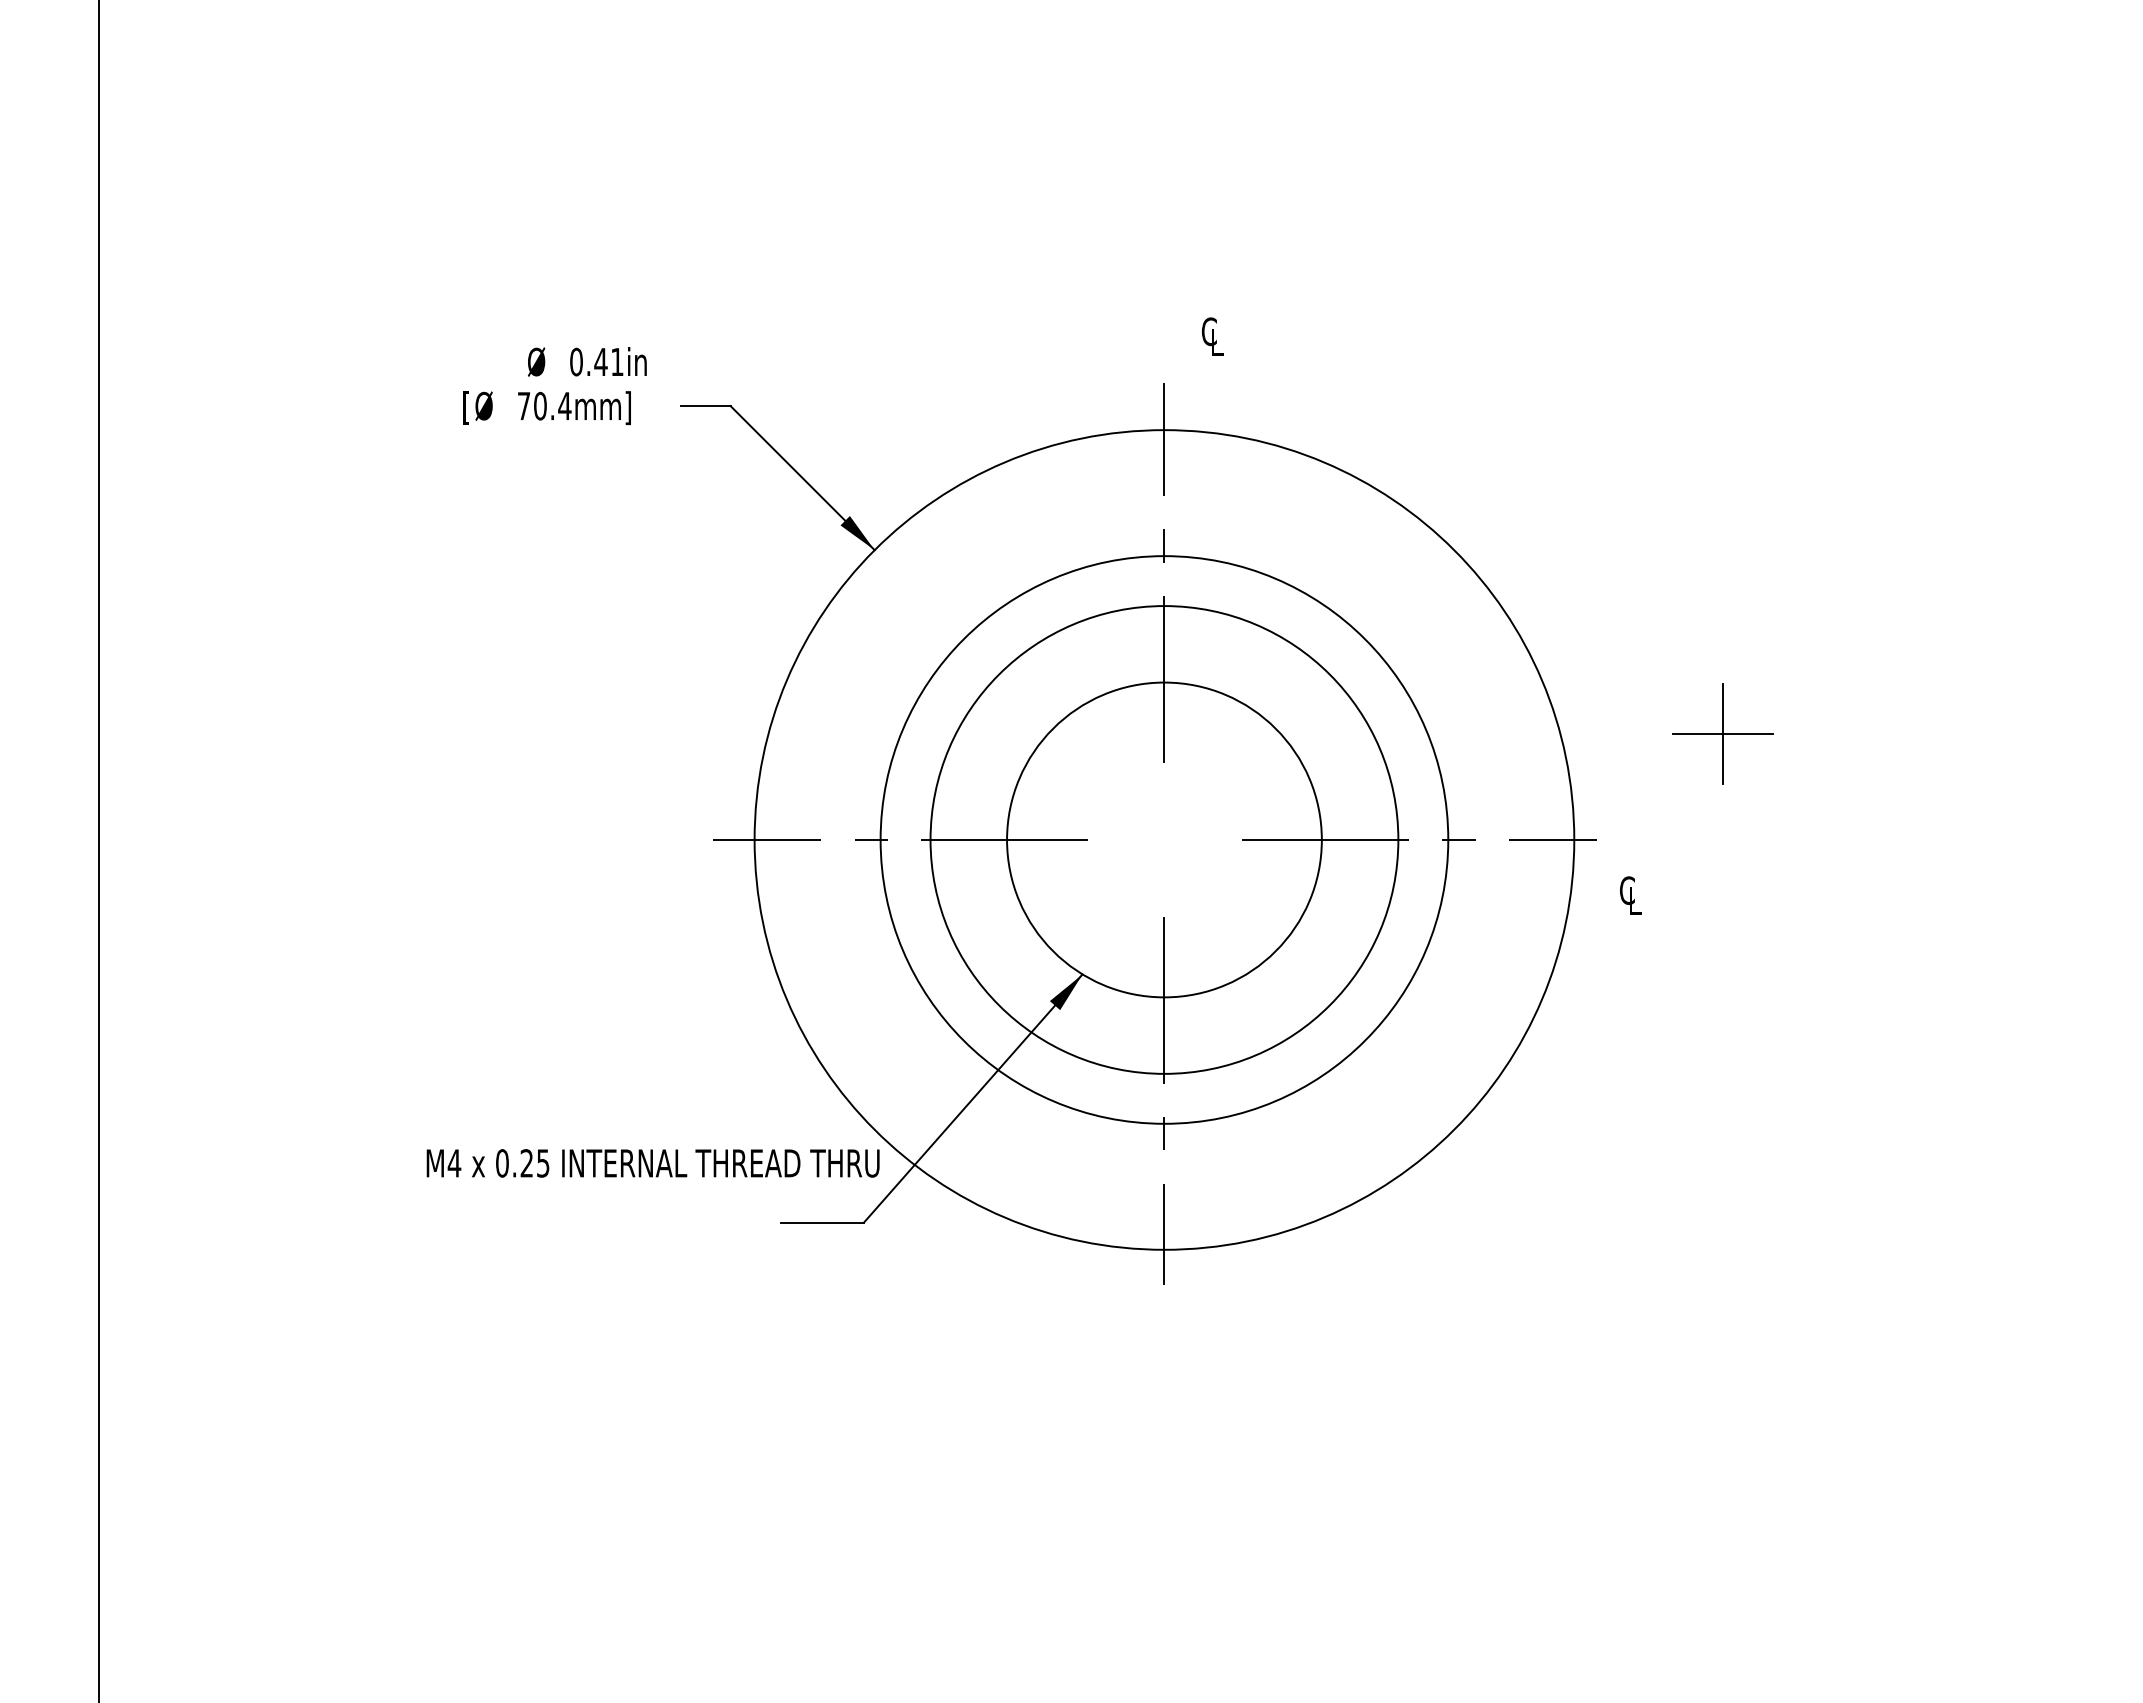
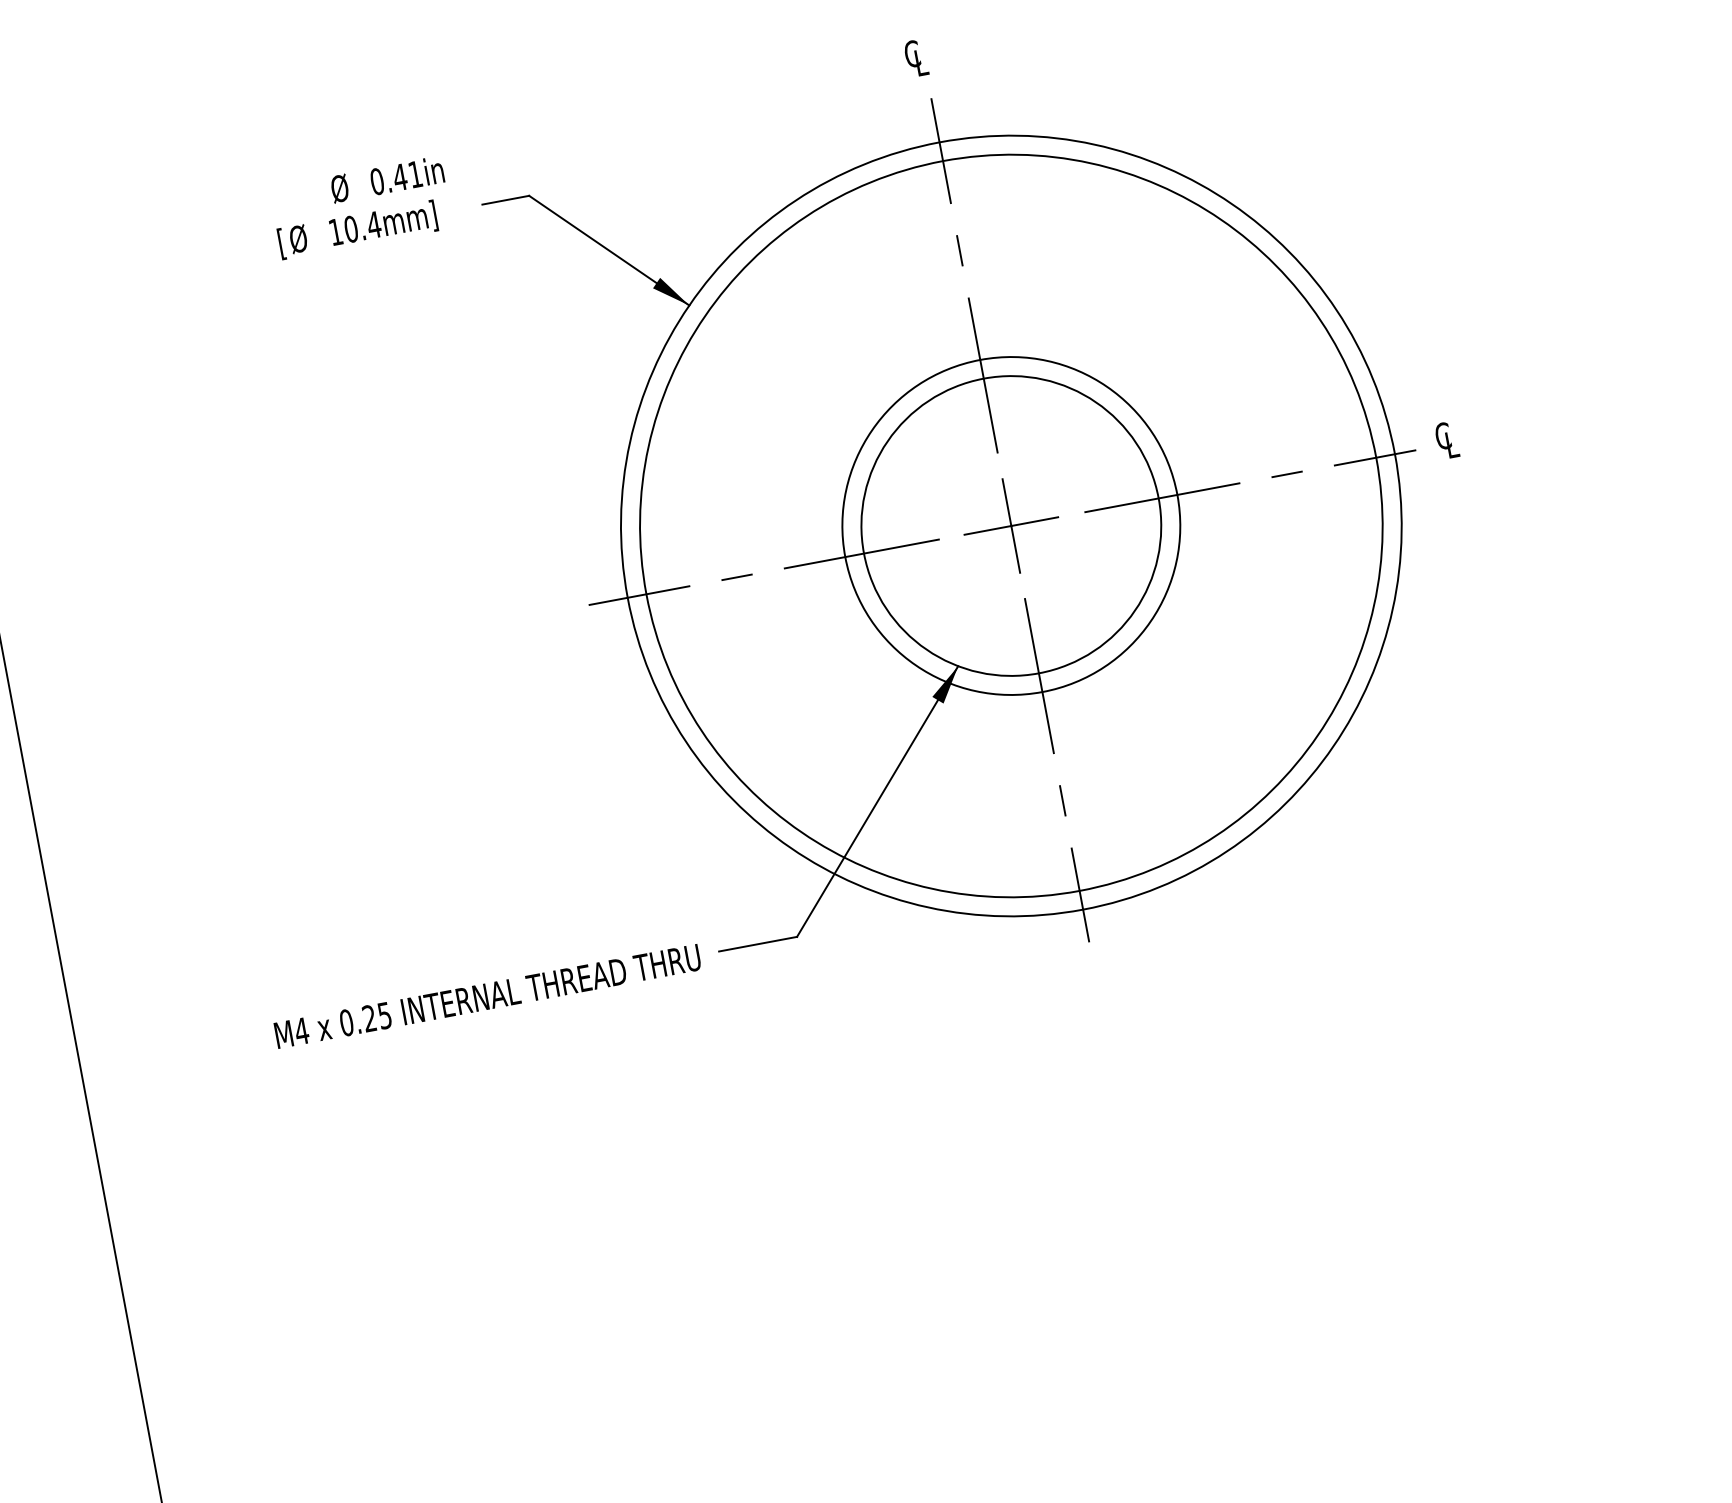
text: (1212, 336) -> (916, 58), moved
text: (524, 405) -> (336, 231), 70.4mm] -> 10.4mm]
part: (1722, 733) -> (1010, 525), moved
circle: (1164, 839) -> (1011, 525), size x0.62
circle: (1164, 839) -> (1011, 525), size x1.67
text: (1630, 895) -> (1446, 440), moved
text: (652, 1163) -> (487, 996), moved

